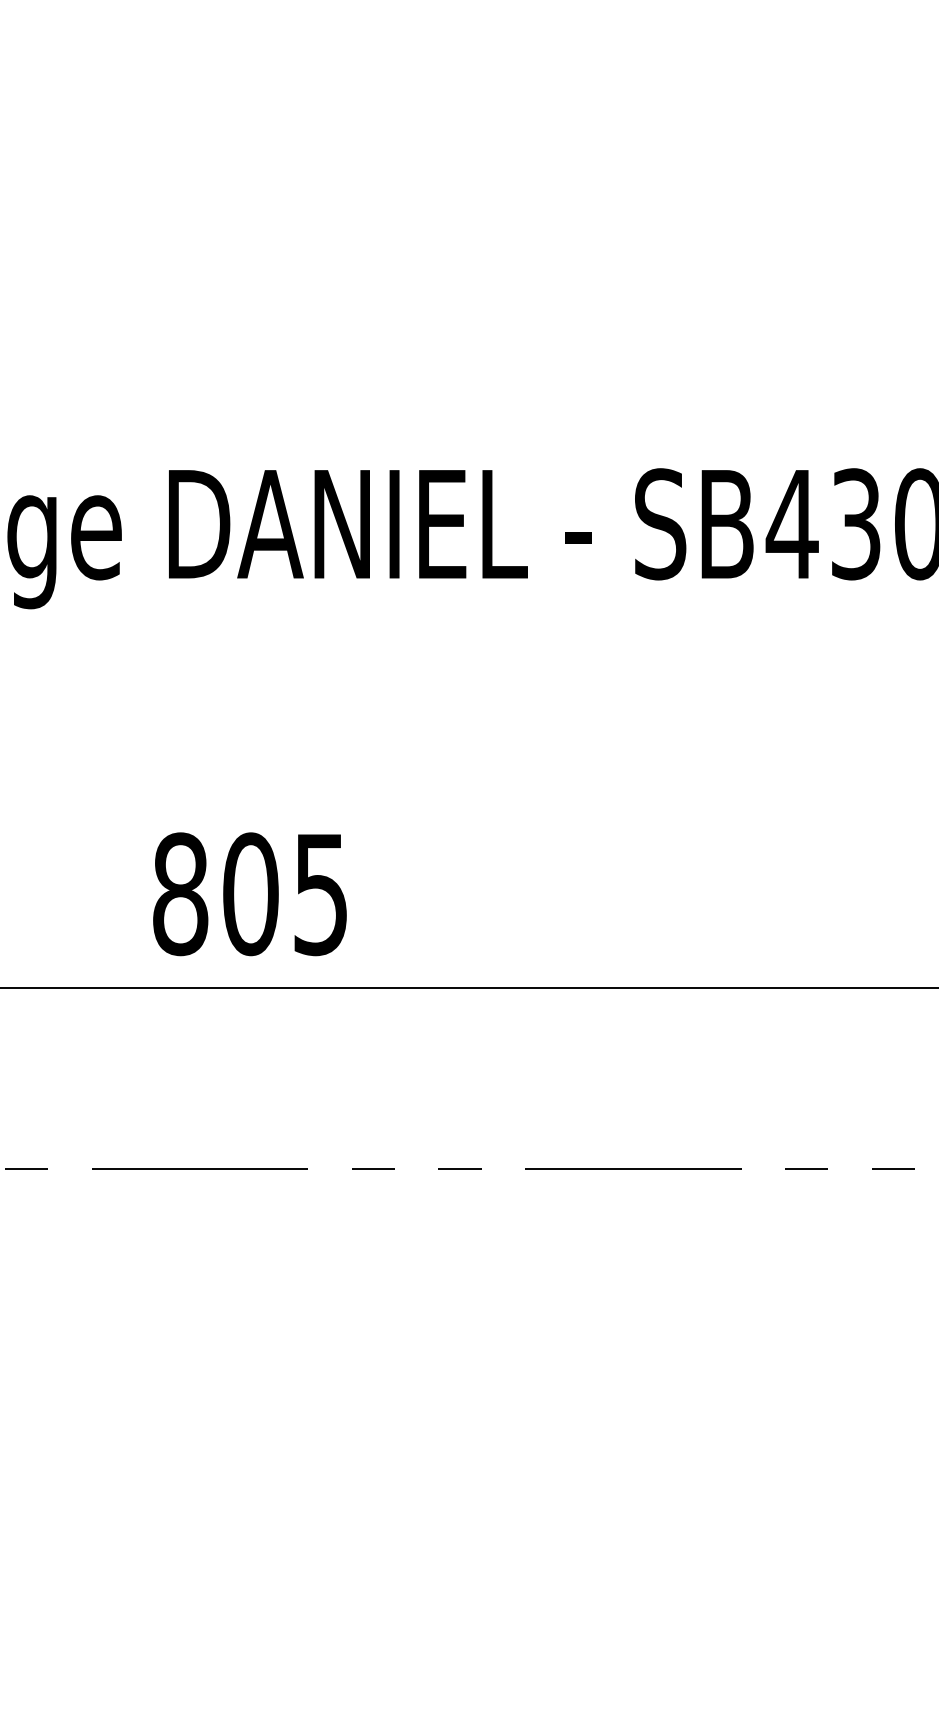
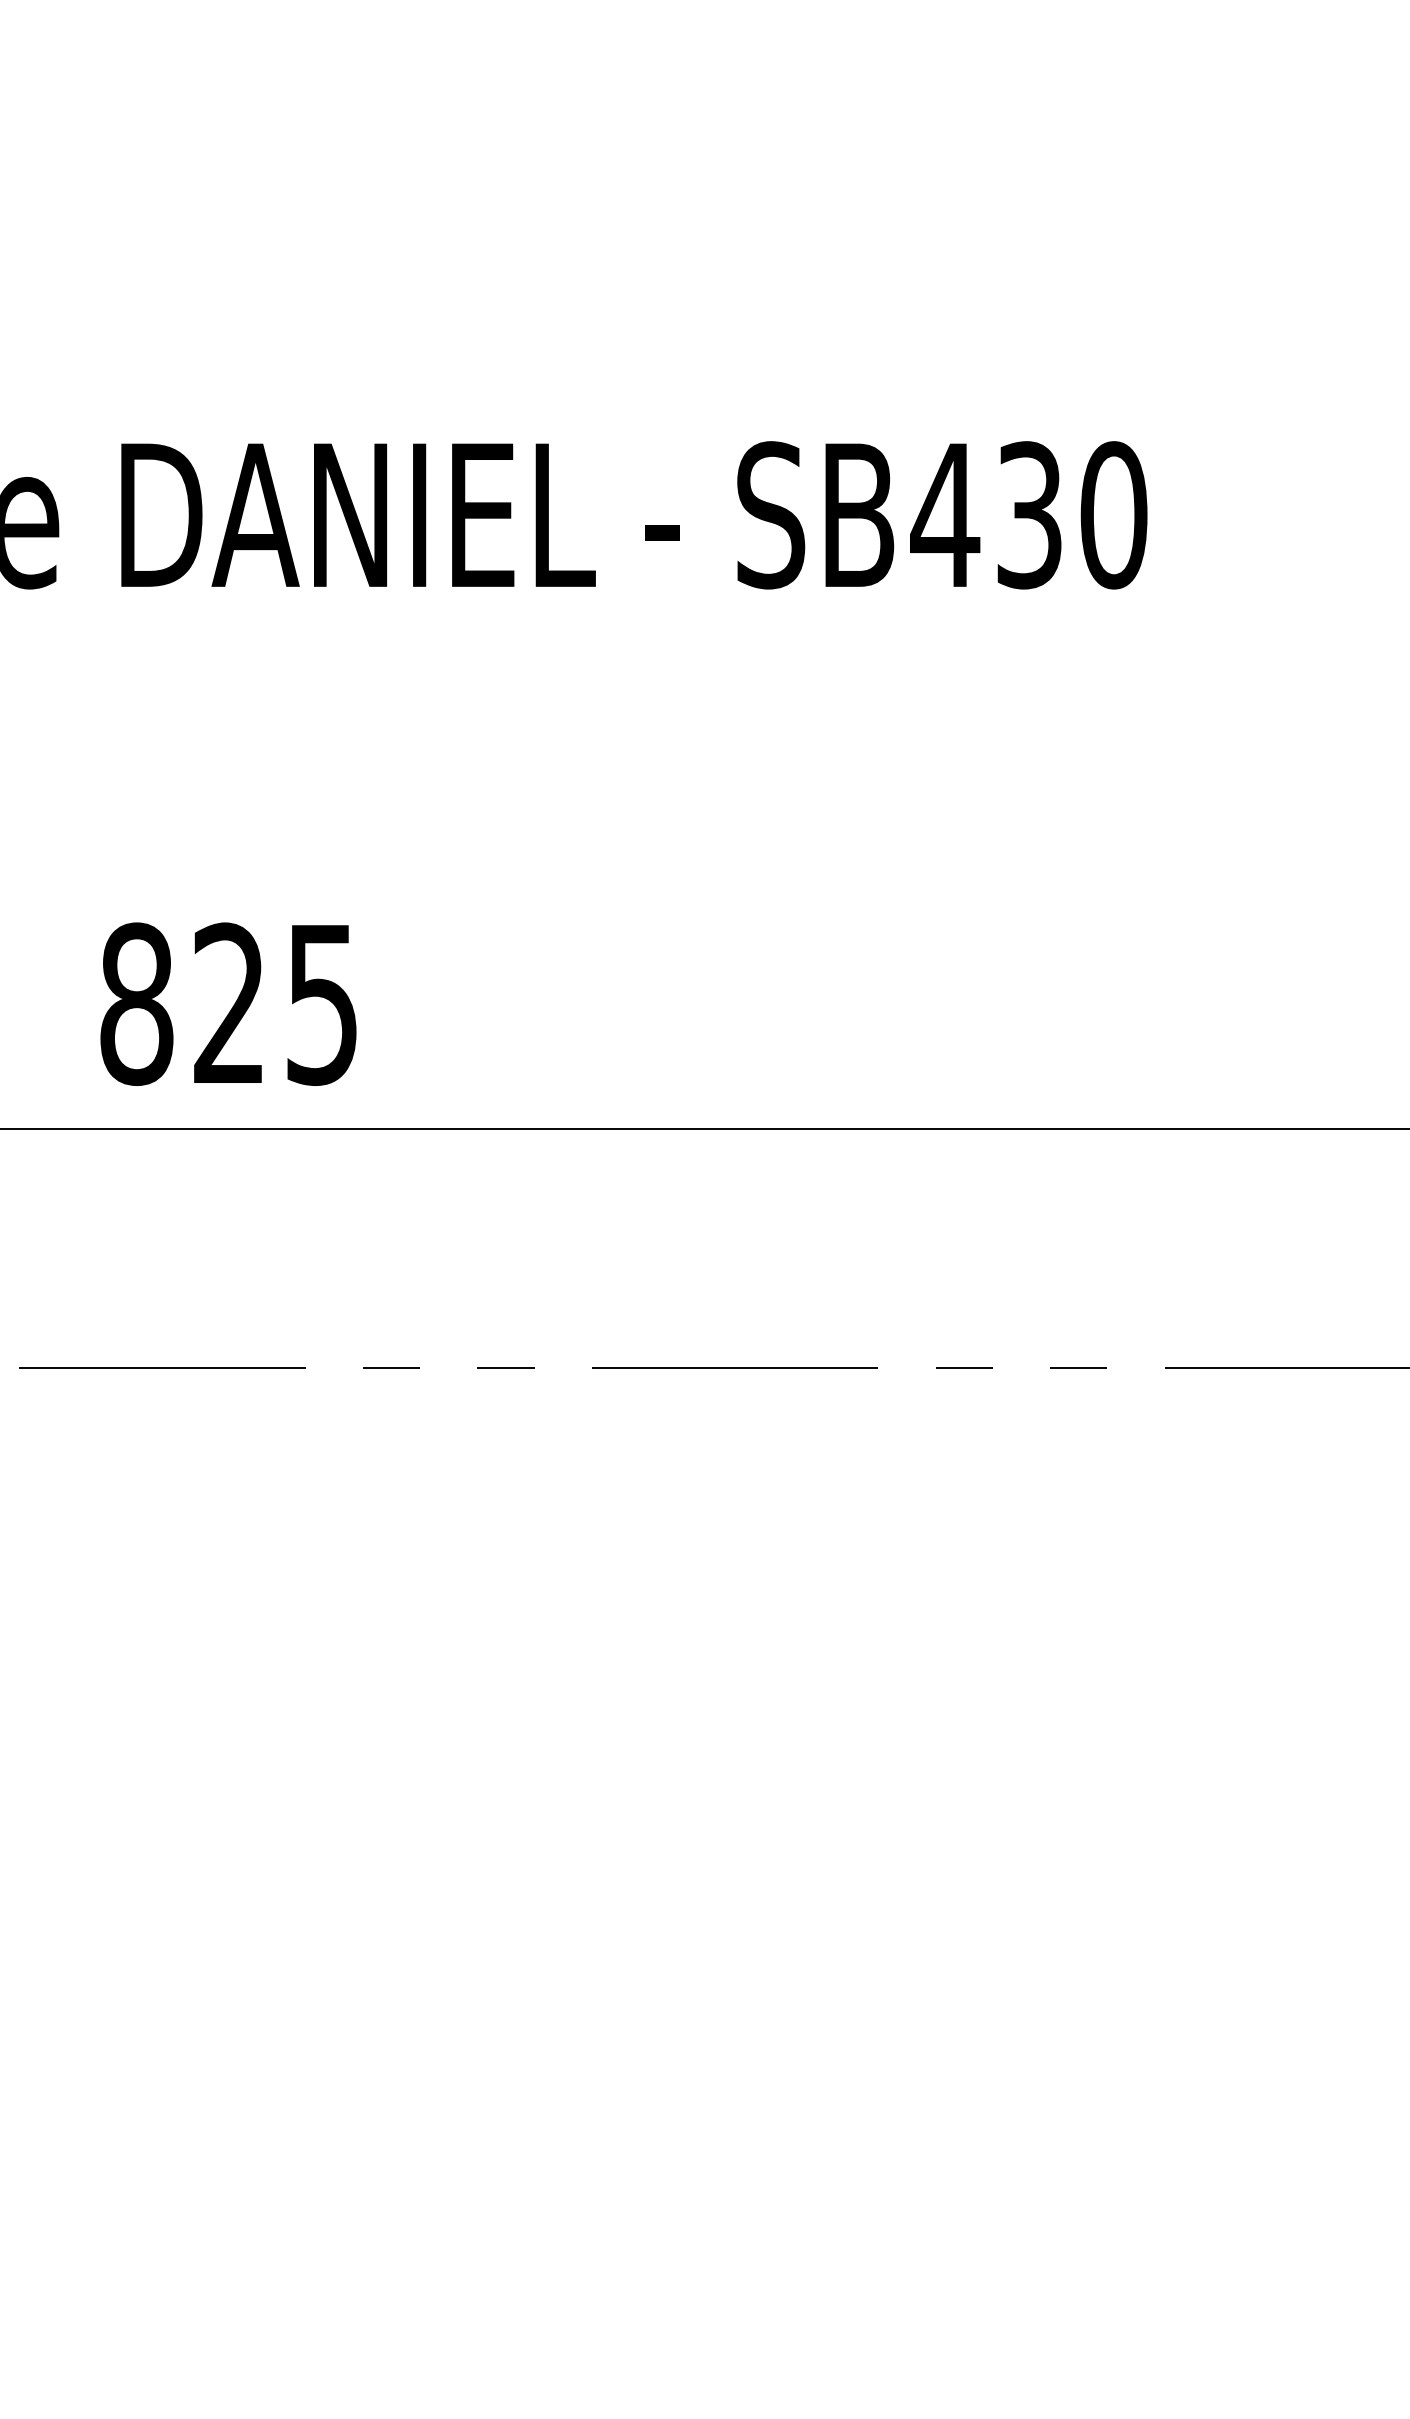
text: (250, 893) -> (229, 1003), 805 -> 825

